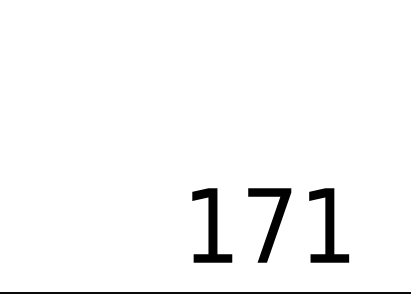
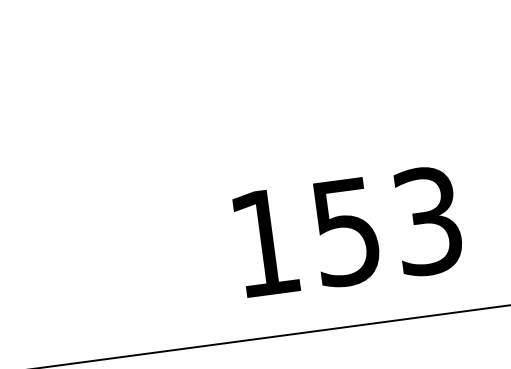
text: (298, 225) -> (386, 226), 171 -> 153

